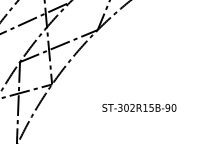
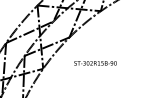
text: (139, 108) -> (95, 63), moved

